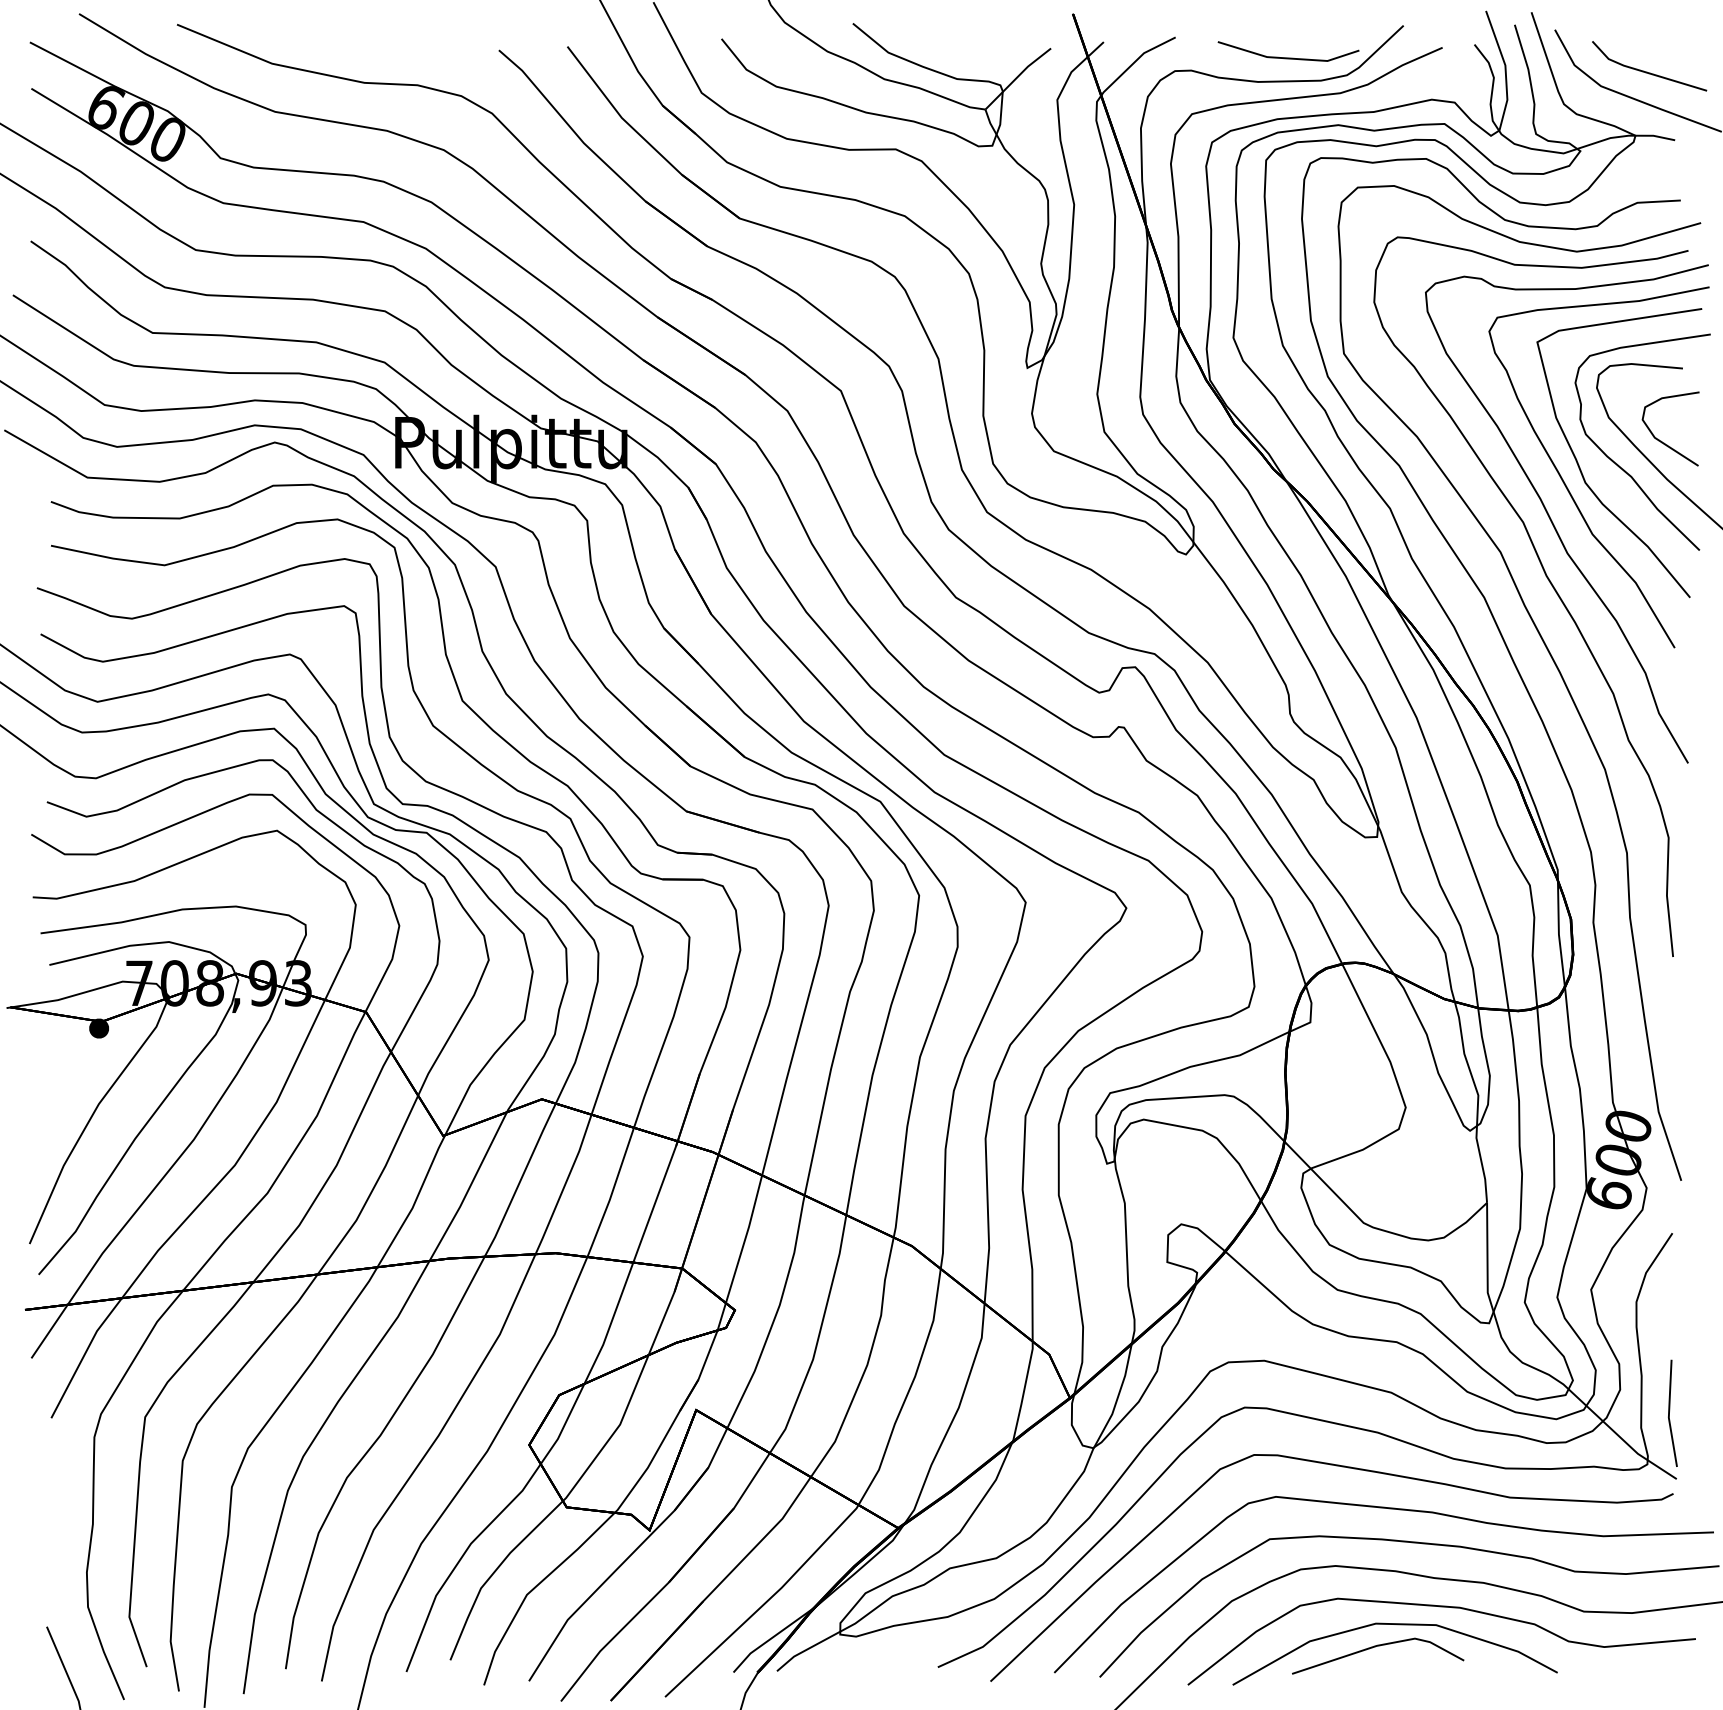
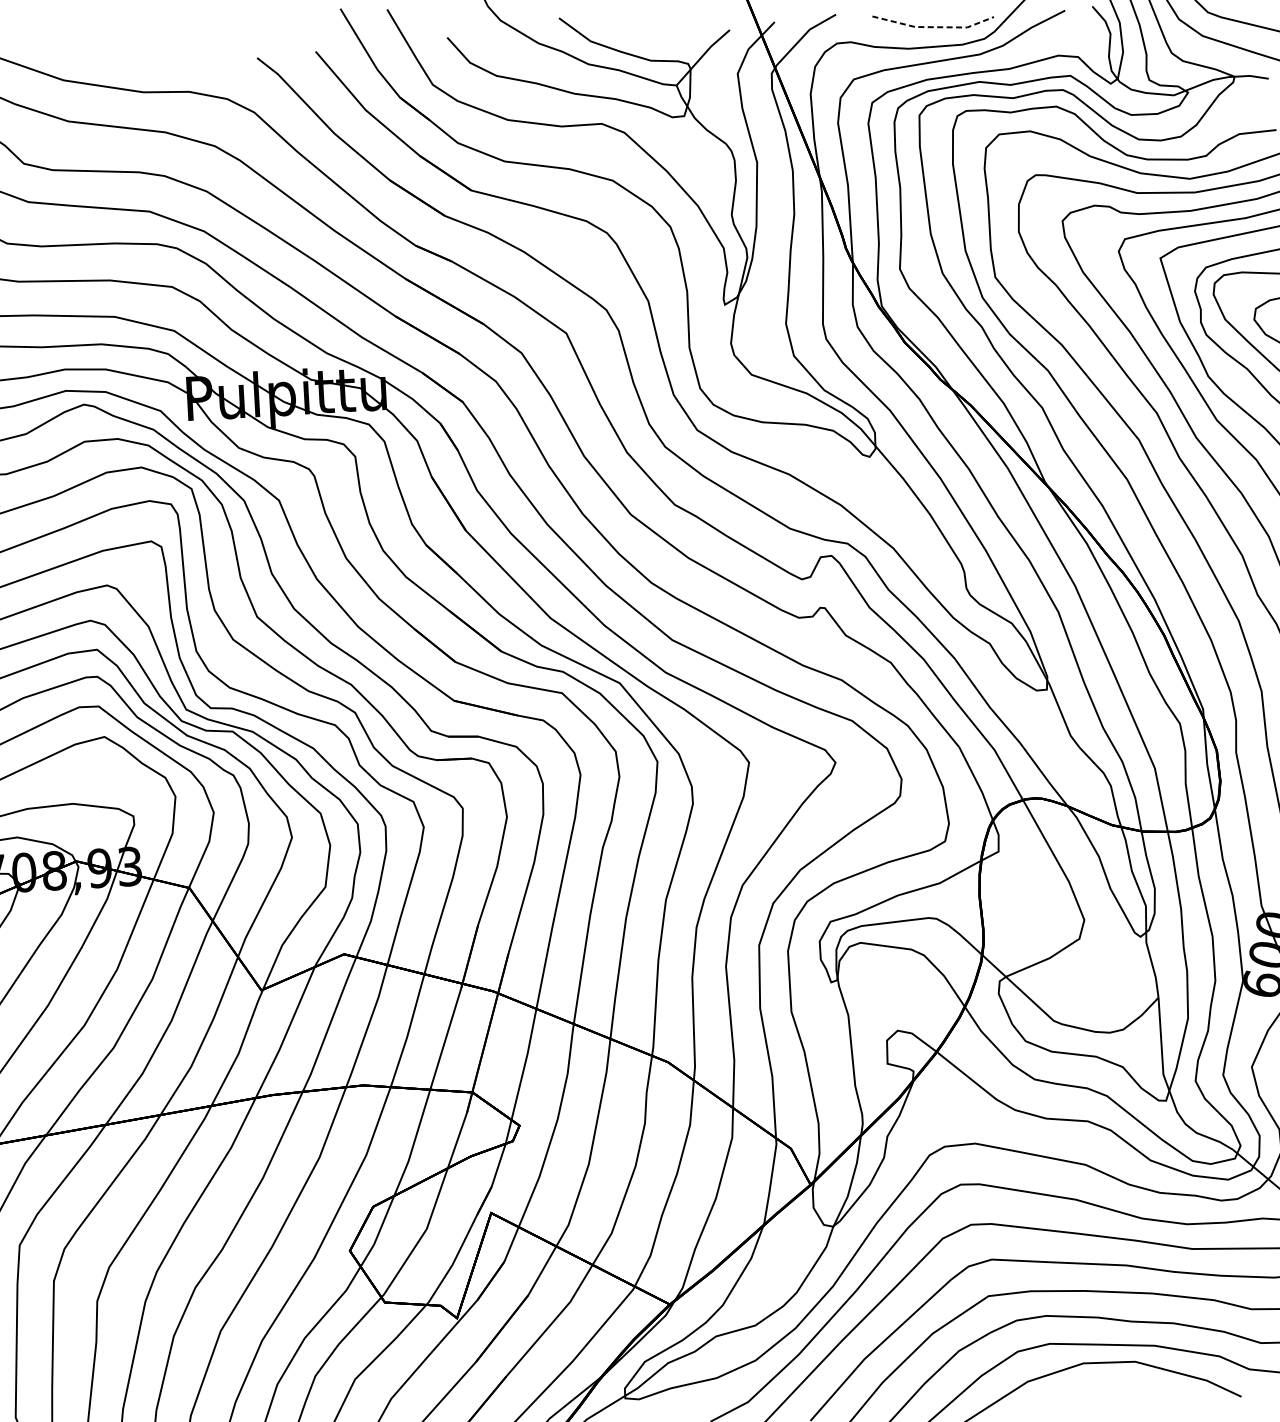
line: (1288, 58) -> (933, 27), solid -> dashed
line: (1375, 1647) -> (1084, 1383), removed

